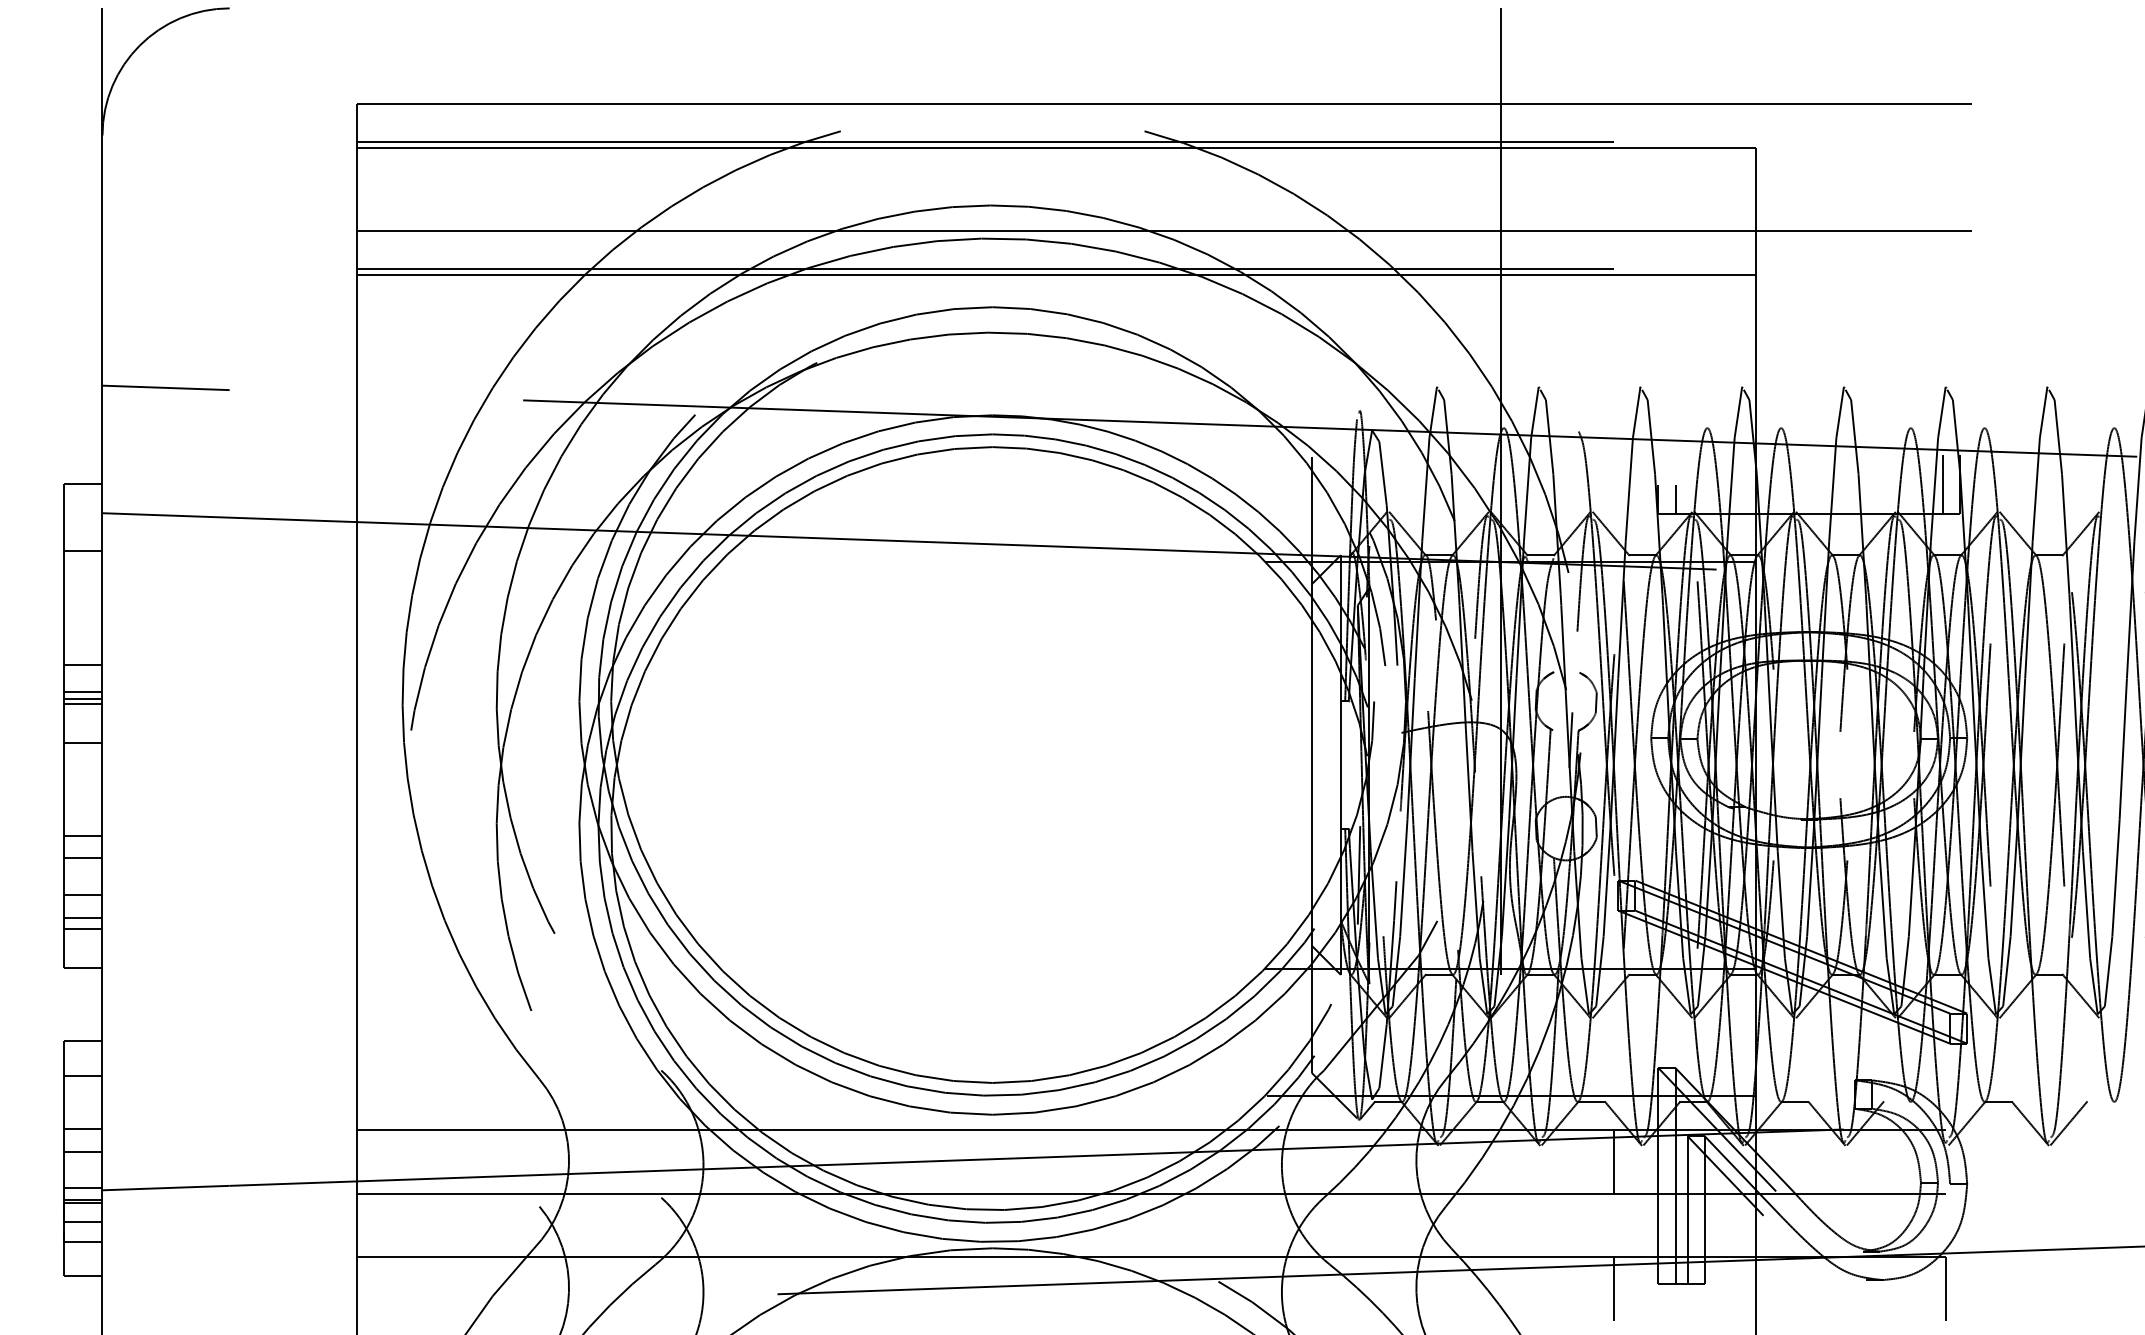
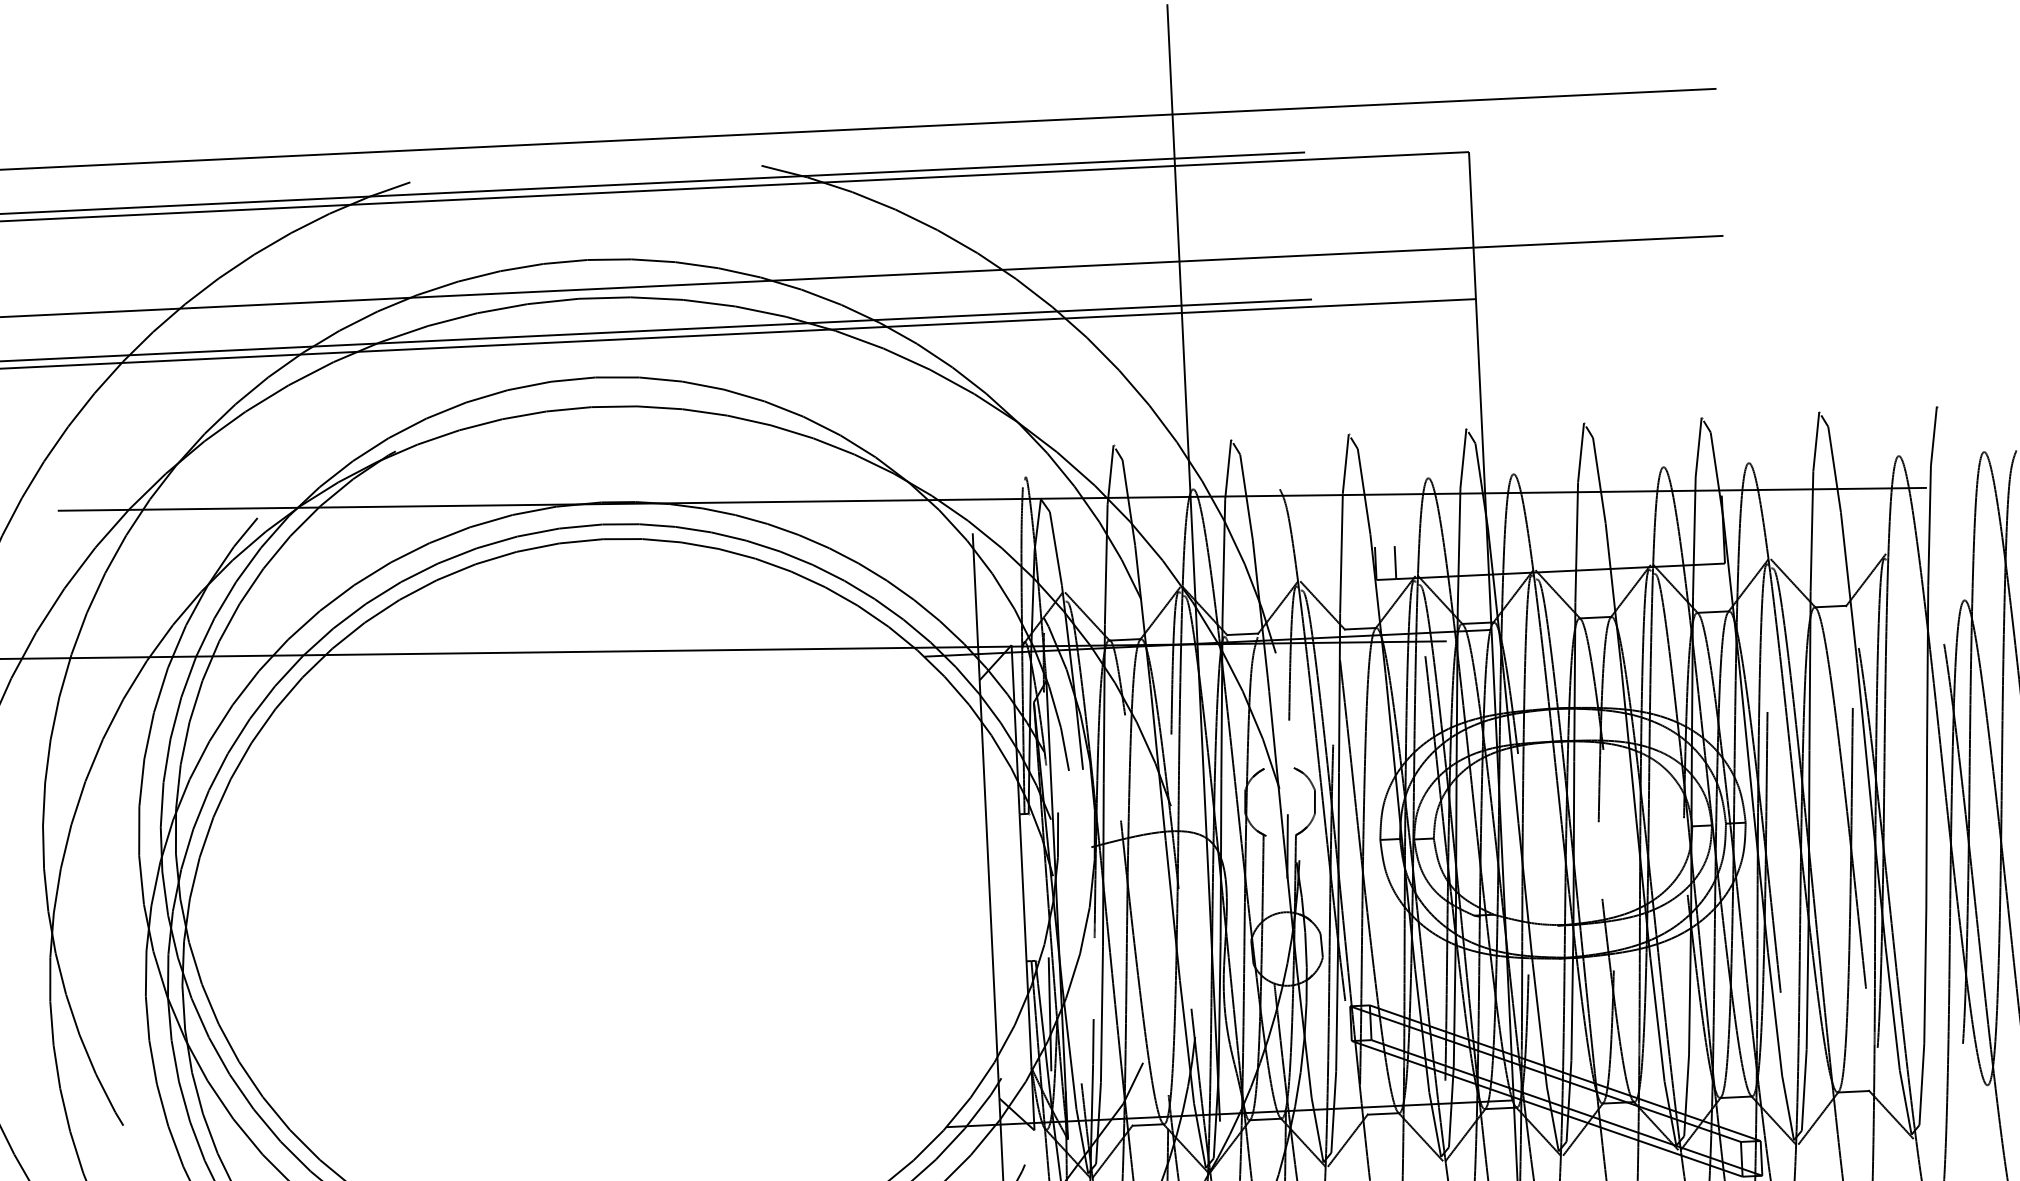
line: (1942, 484) -> (1703, 530), removed

